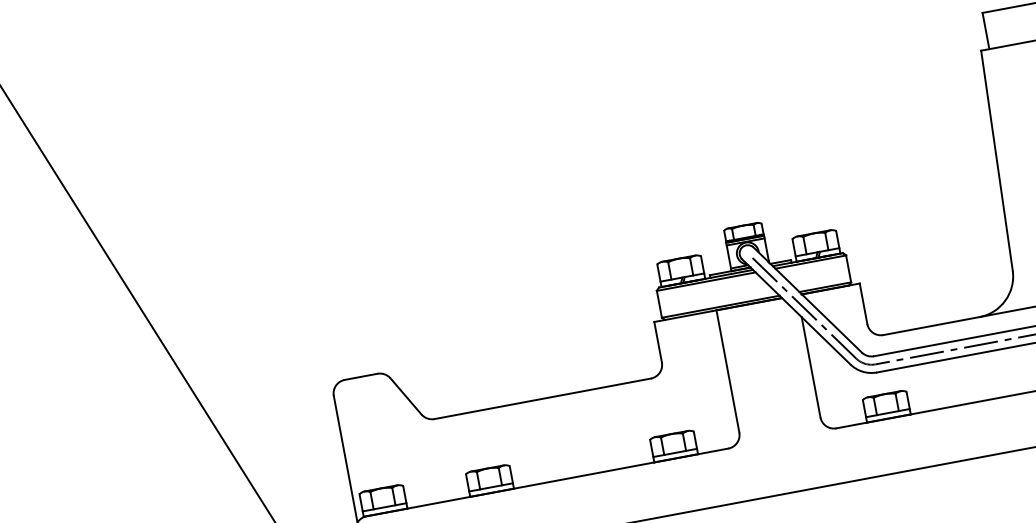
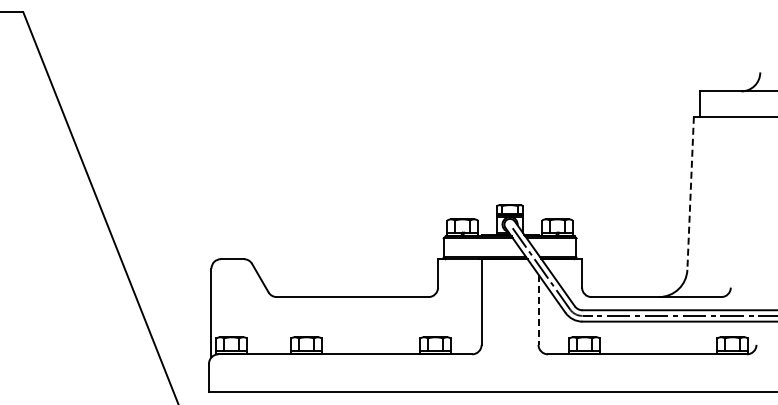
line: (996, 160) -> (690, 193), solid -> dashed
line: (811, 368) -> (538, 310), solid -> dashed

